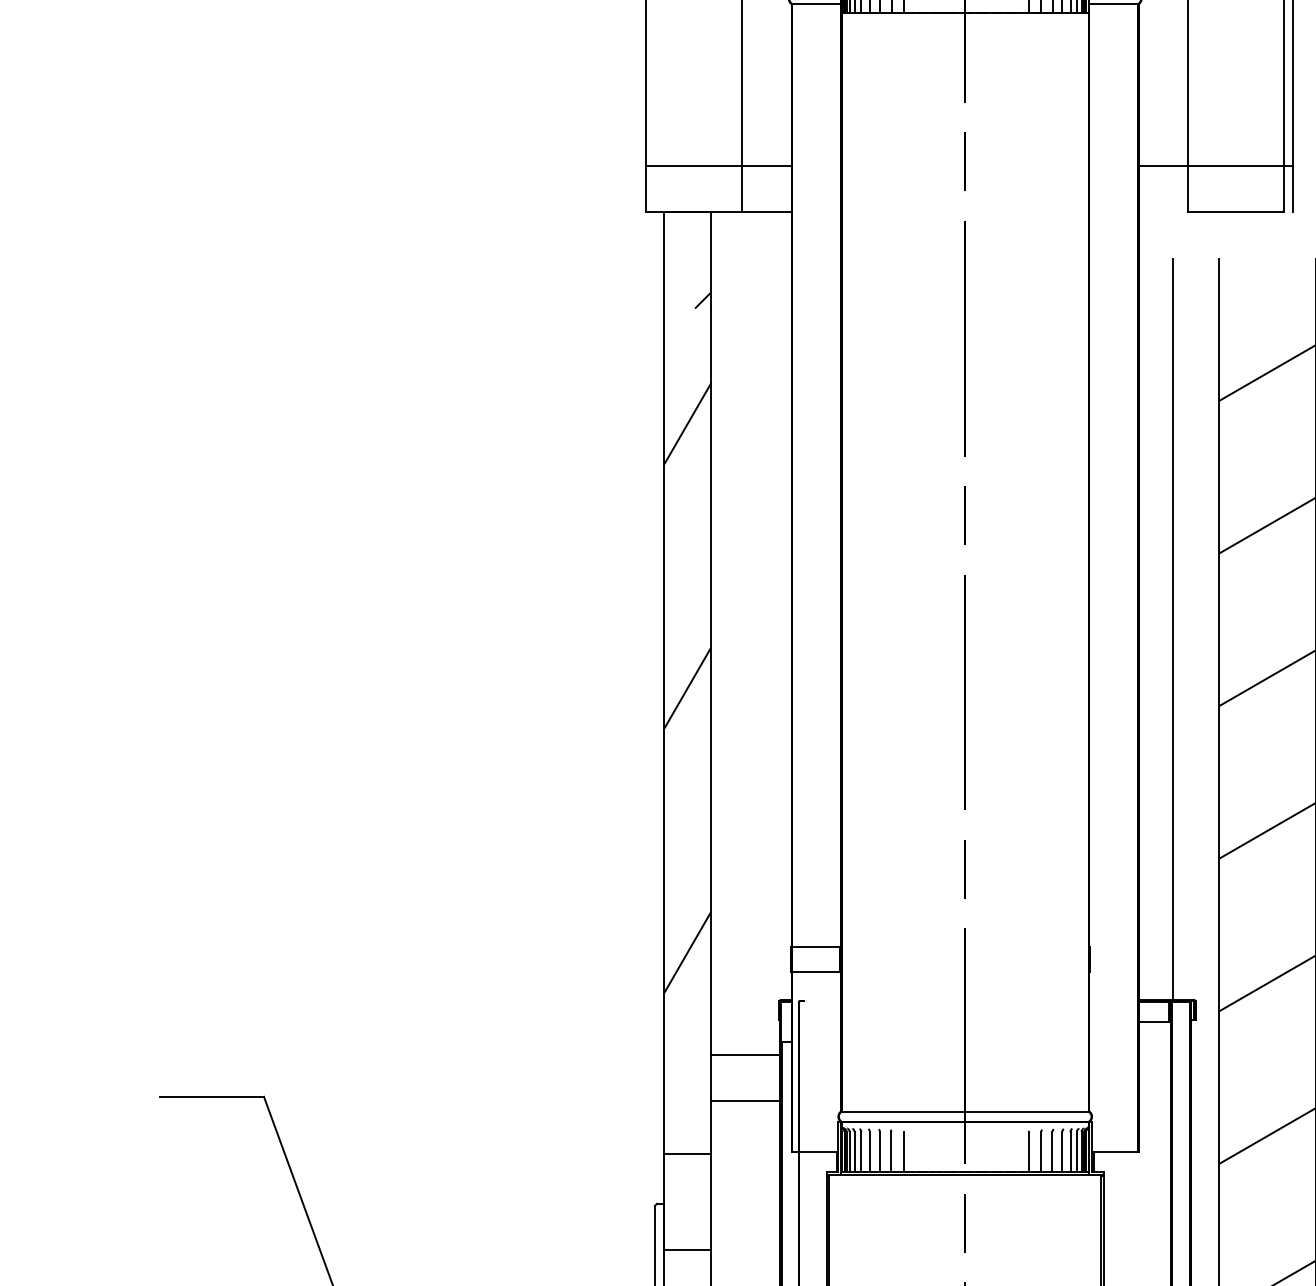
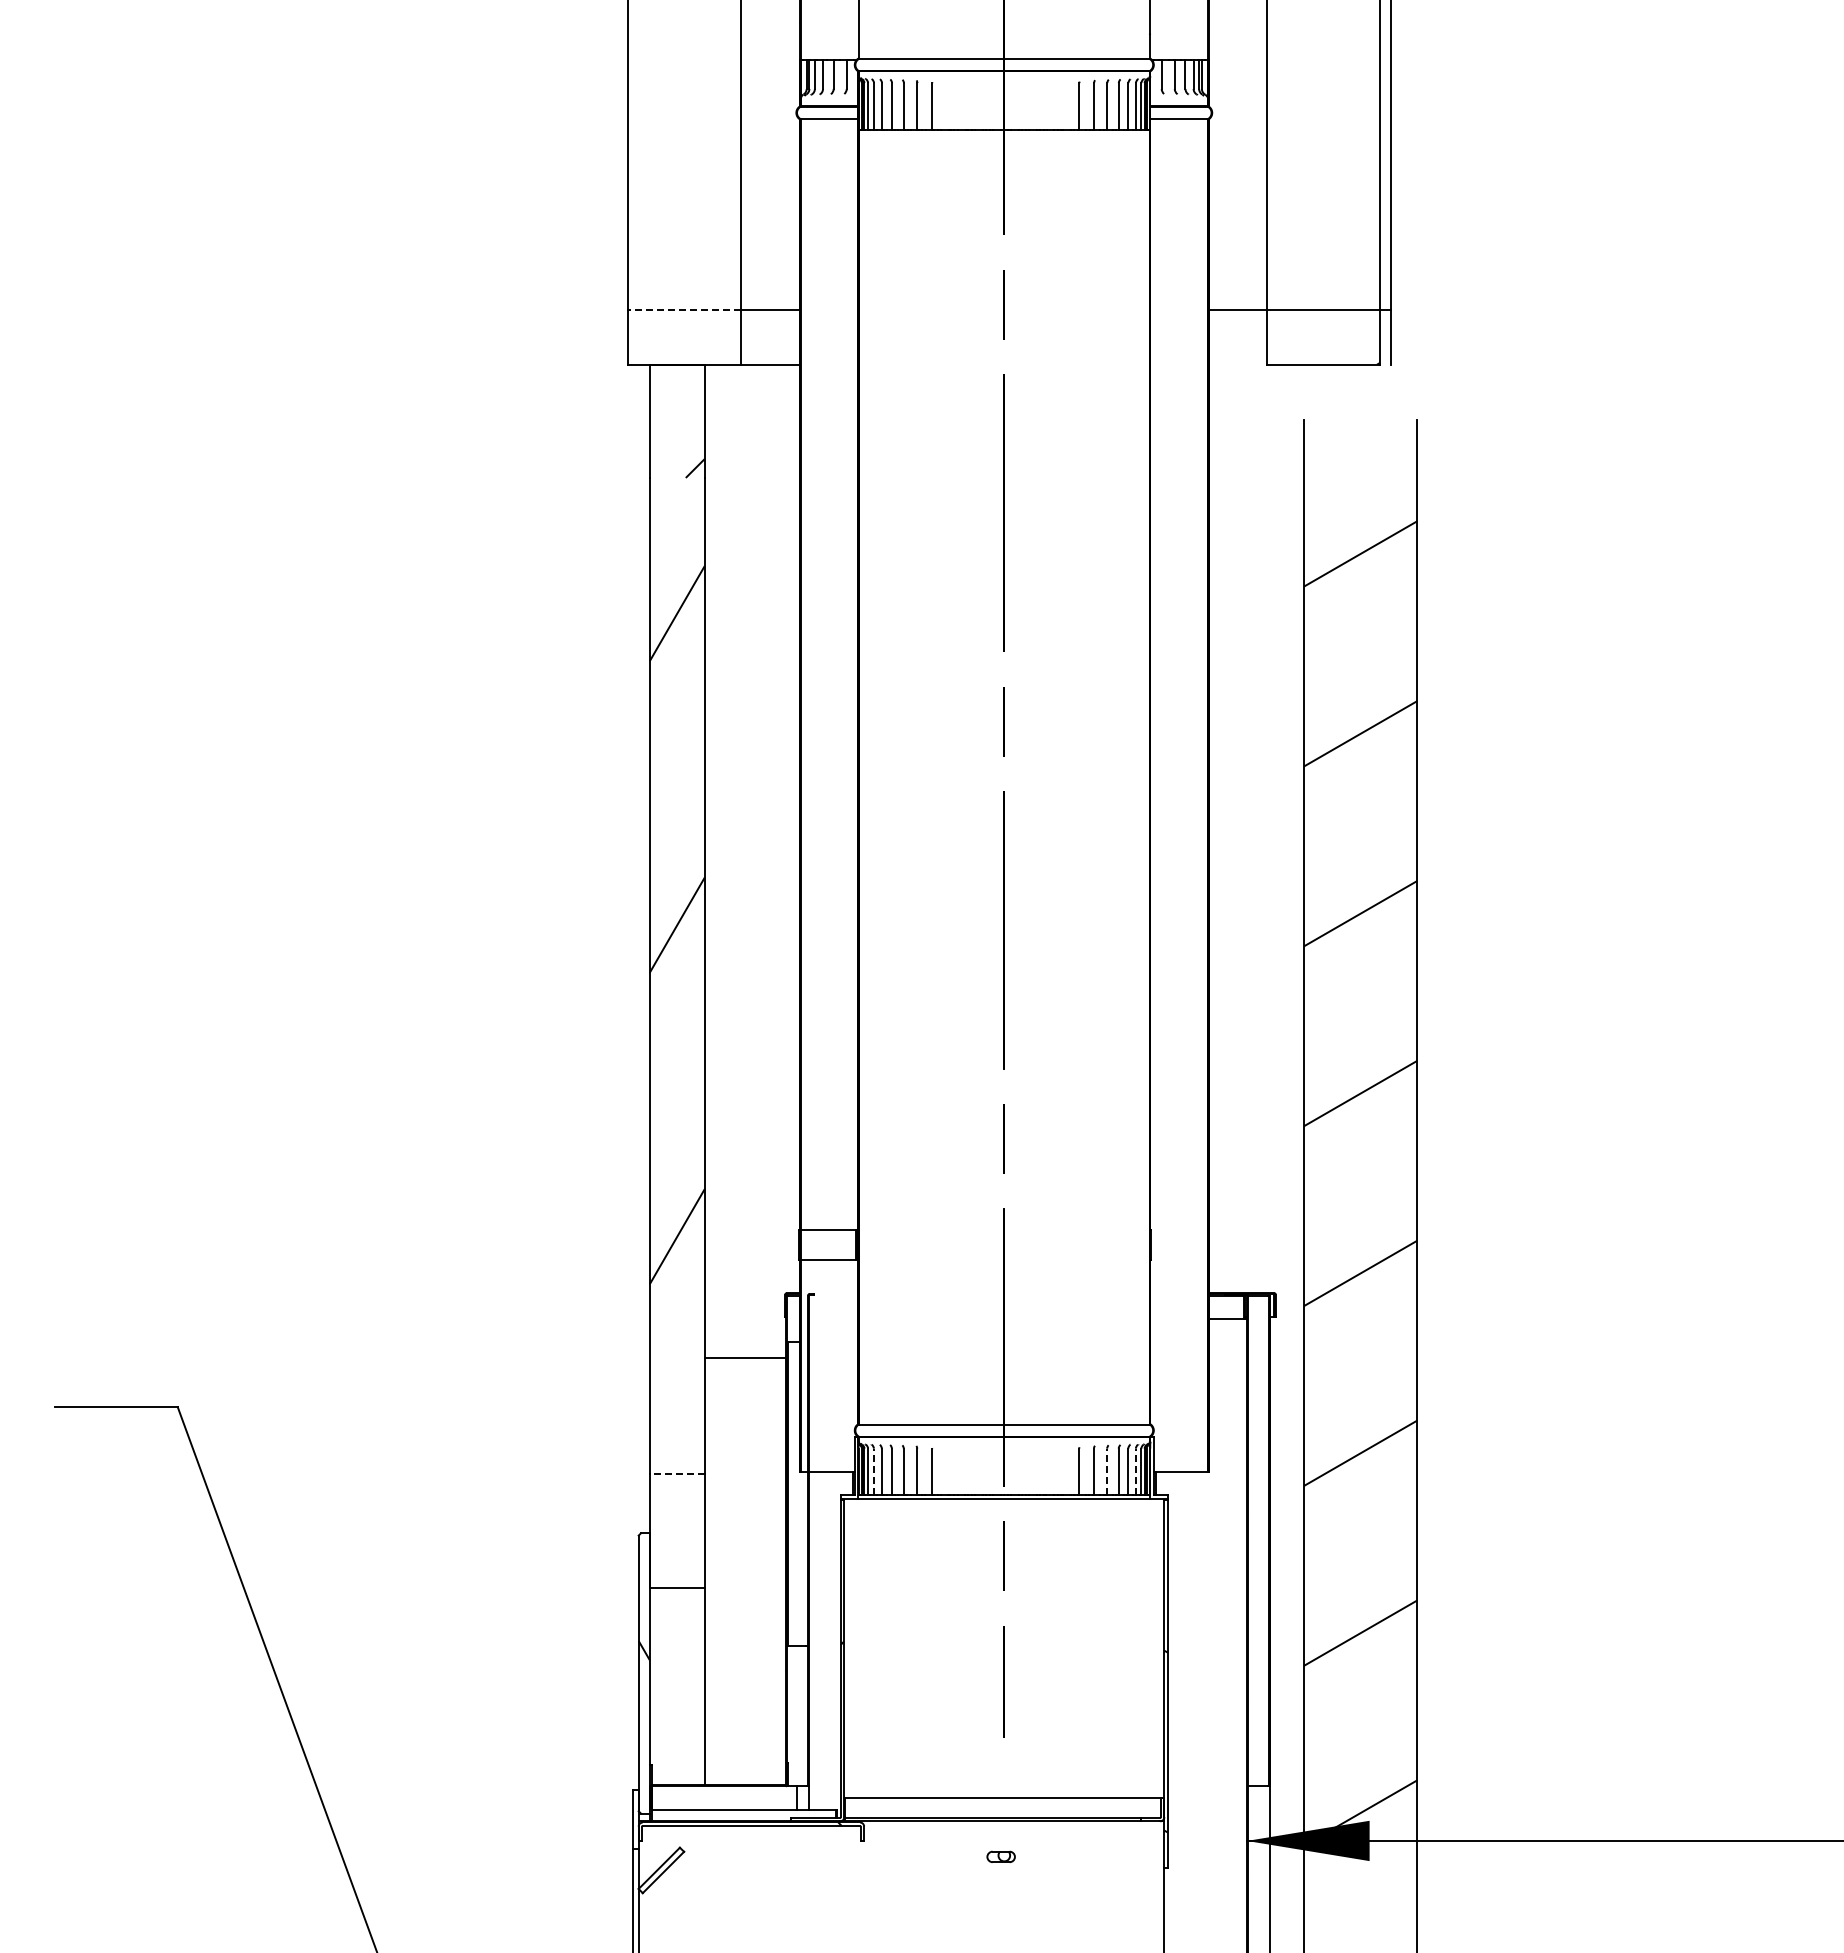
line: (693, 165) -> (684, 309), solid -> dashed
line: (1173, 629) -> (1249, 856), removed
line: (744, 1101) -> (744, 1412), removed
line: (854, 1151) -> (873, 1471), solid -> dashed
line: (1052, 1151) -> (1107, 1471), solid -> dashed
line: (1076, 1151) -> (1135, 1471), solid -> dashed
line: (687, 1153) -> (676, 1474), solid -> dashed

